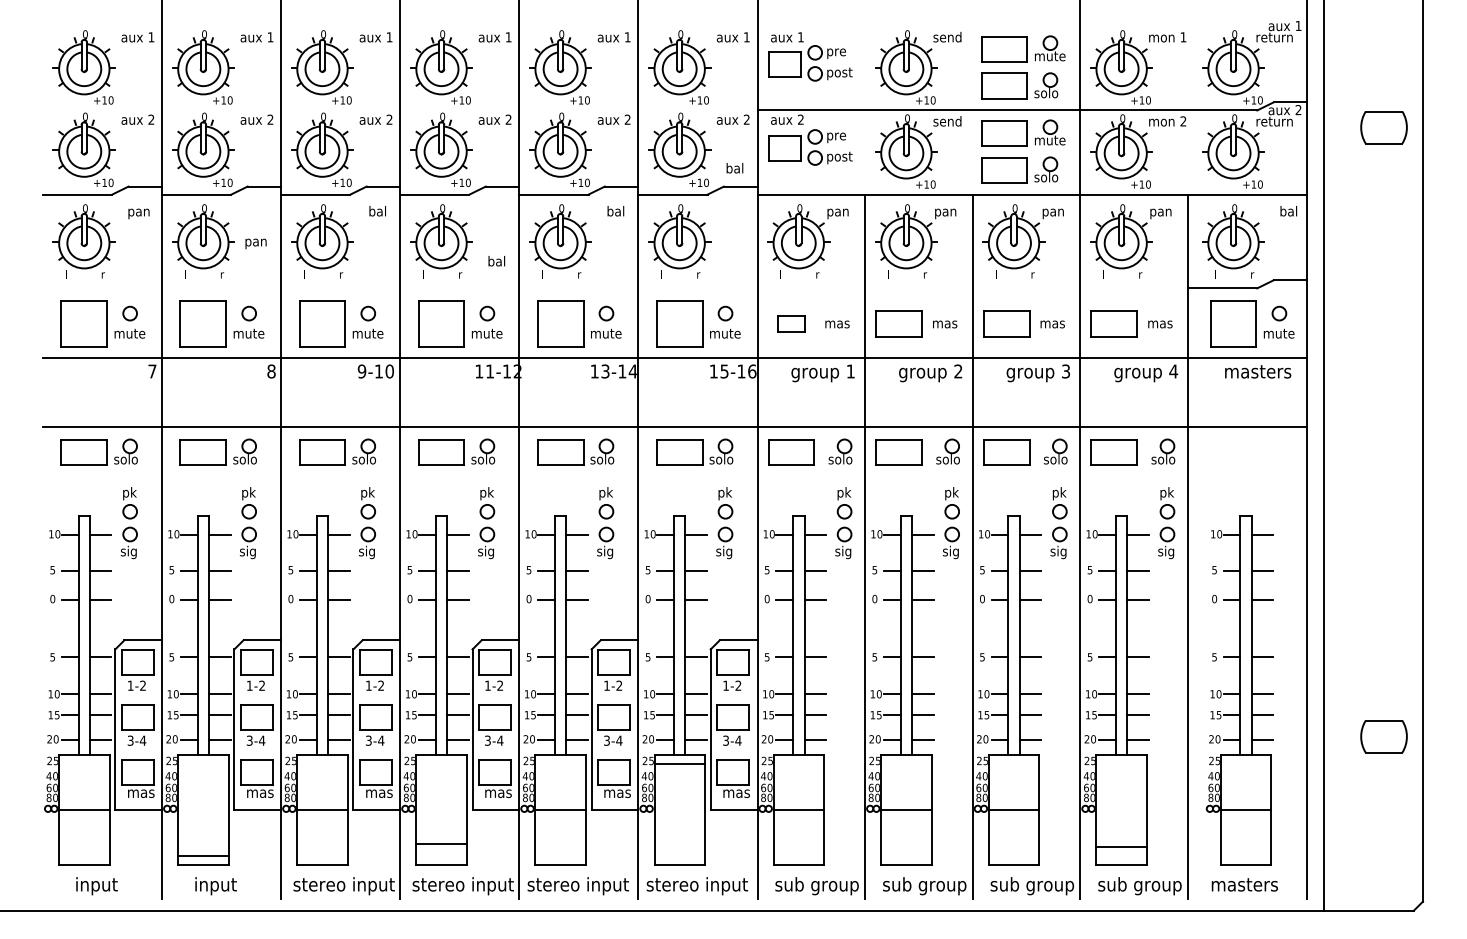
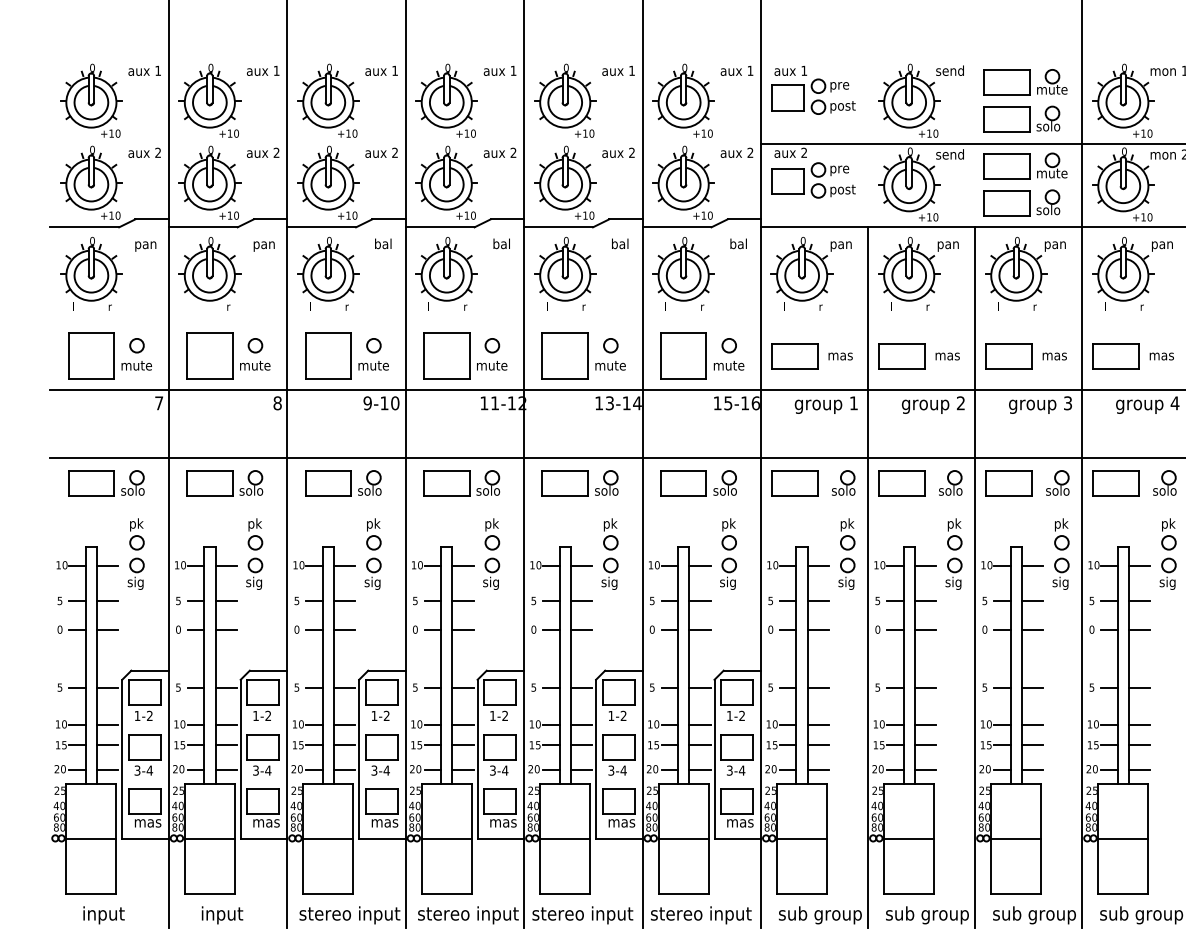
text: (734, 168) -> (738, 244), moved
text: (255, 243) -> (263, 246), moved
text: (496, 261) -> (501, 244), moved
part: (791, 323) -> (794, 355), size x1.67
line: (679, 763) -> (683, 839), moved
line: (441, 843) -> (446, 839), moved
line: (1121, 846) -> (1123, 839), moved
line: (203, 855) -> (209, 839), moved

